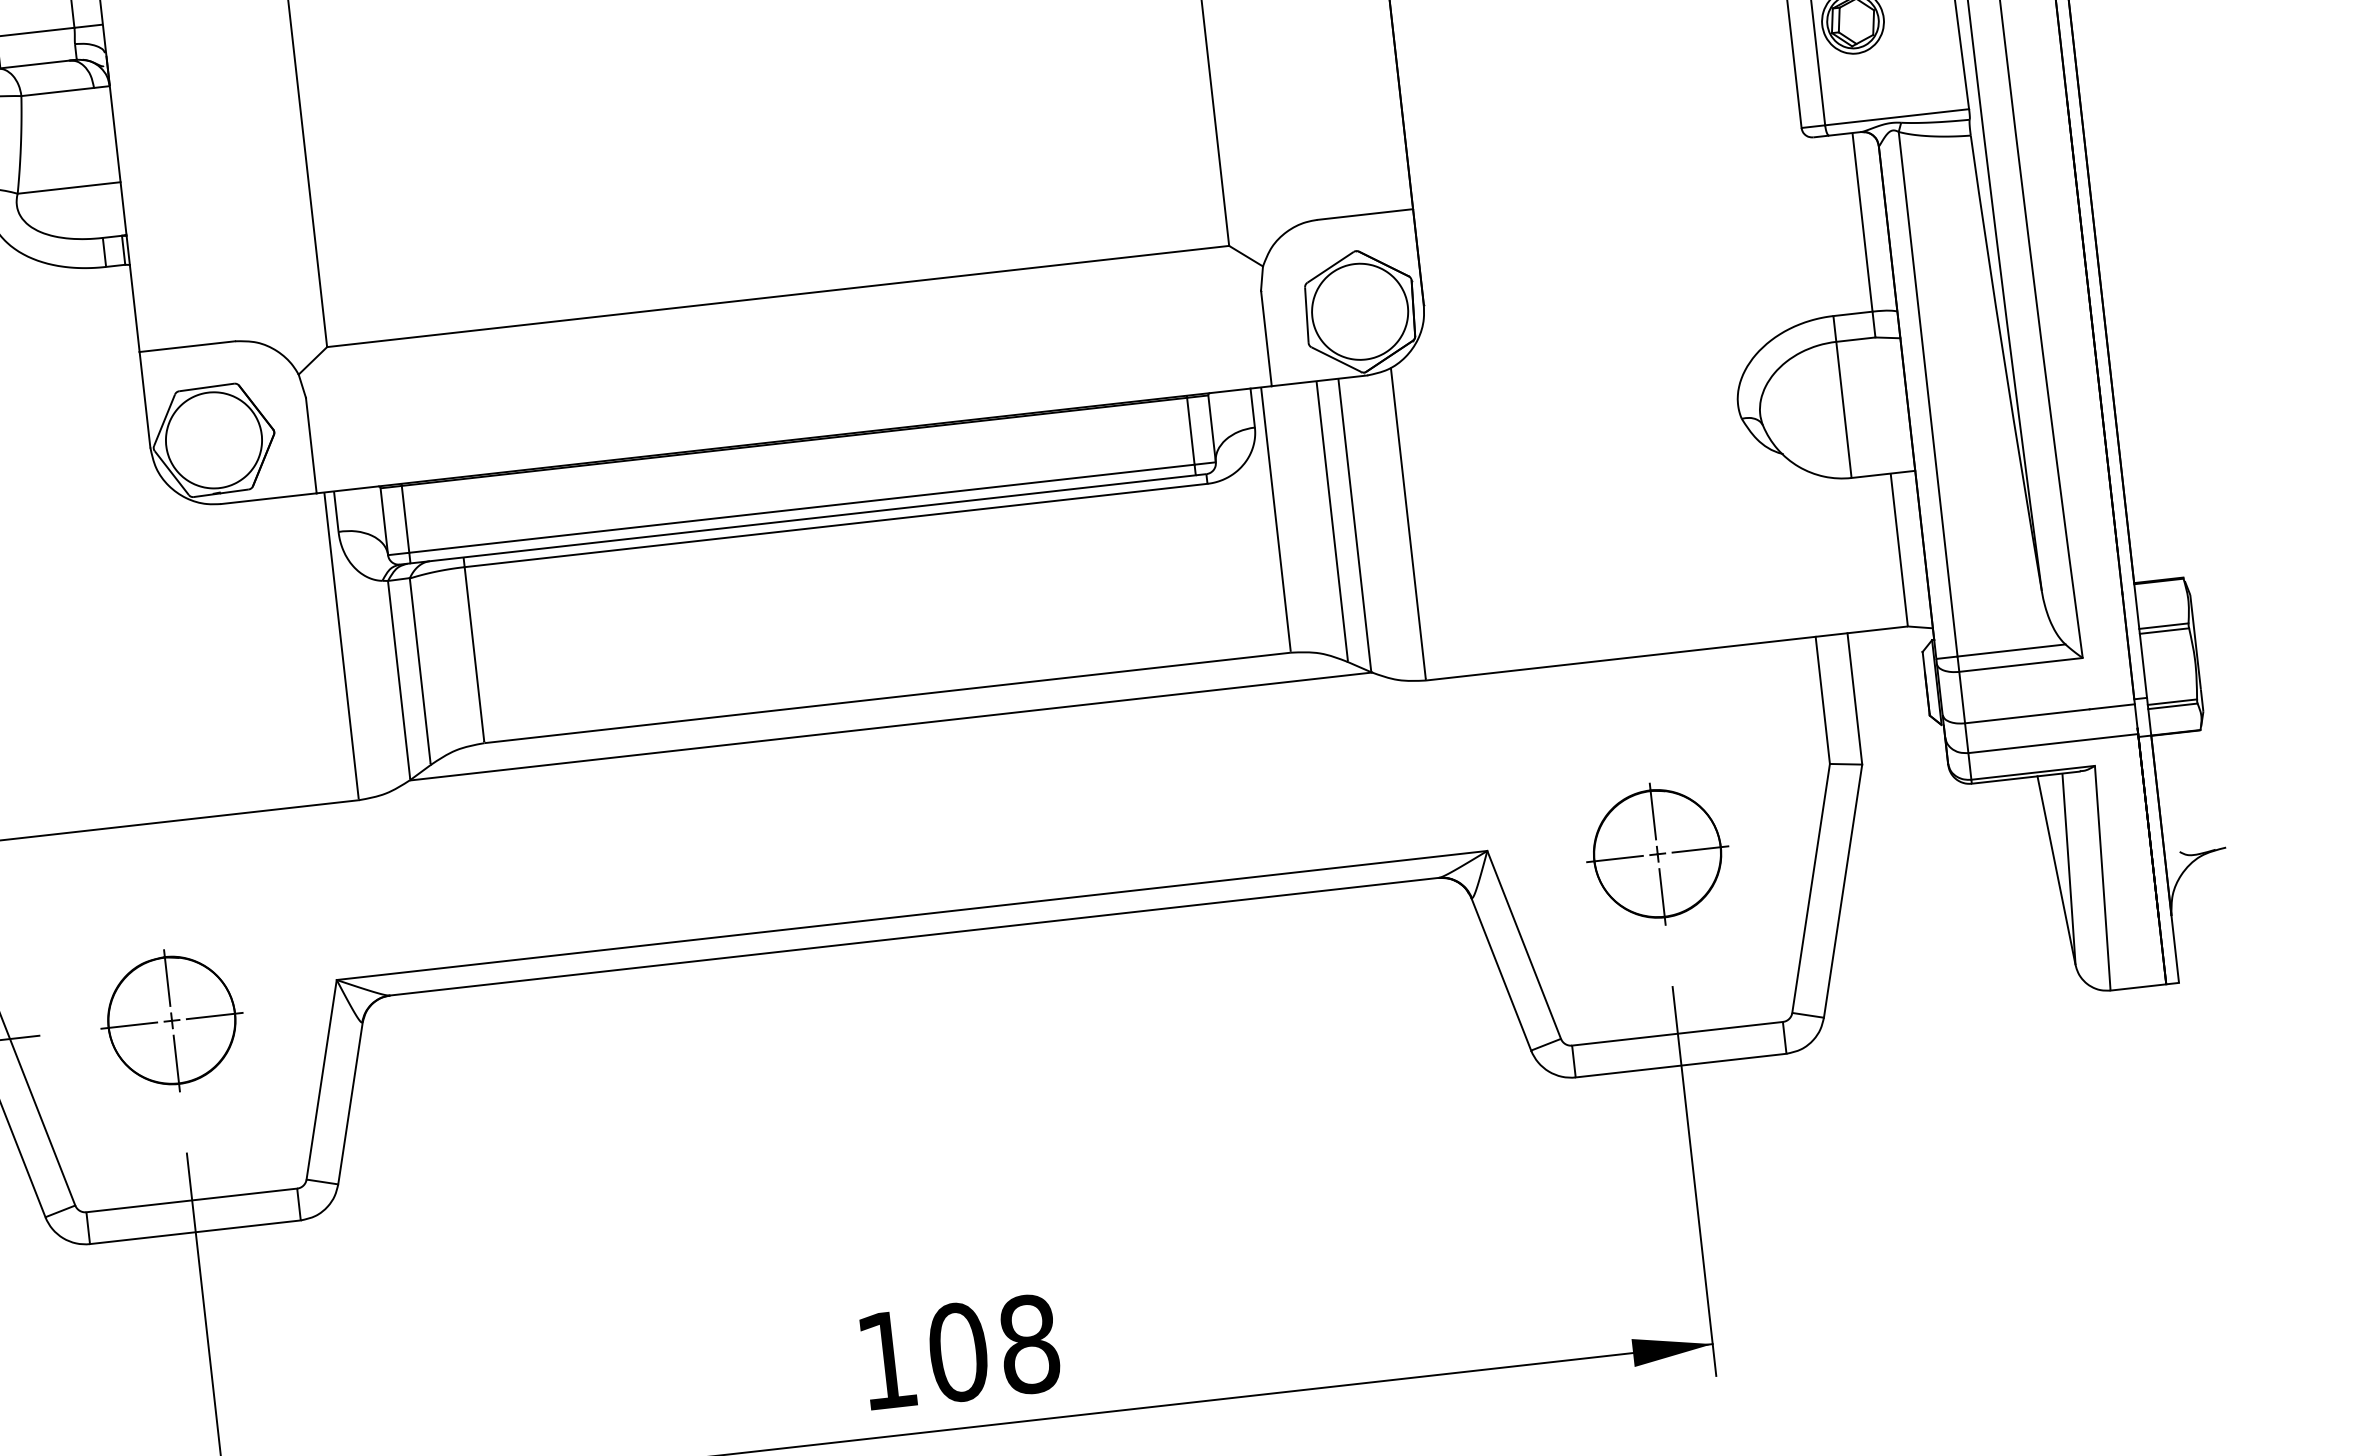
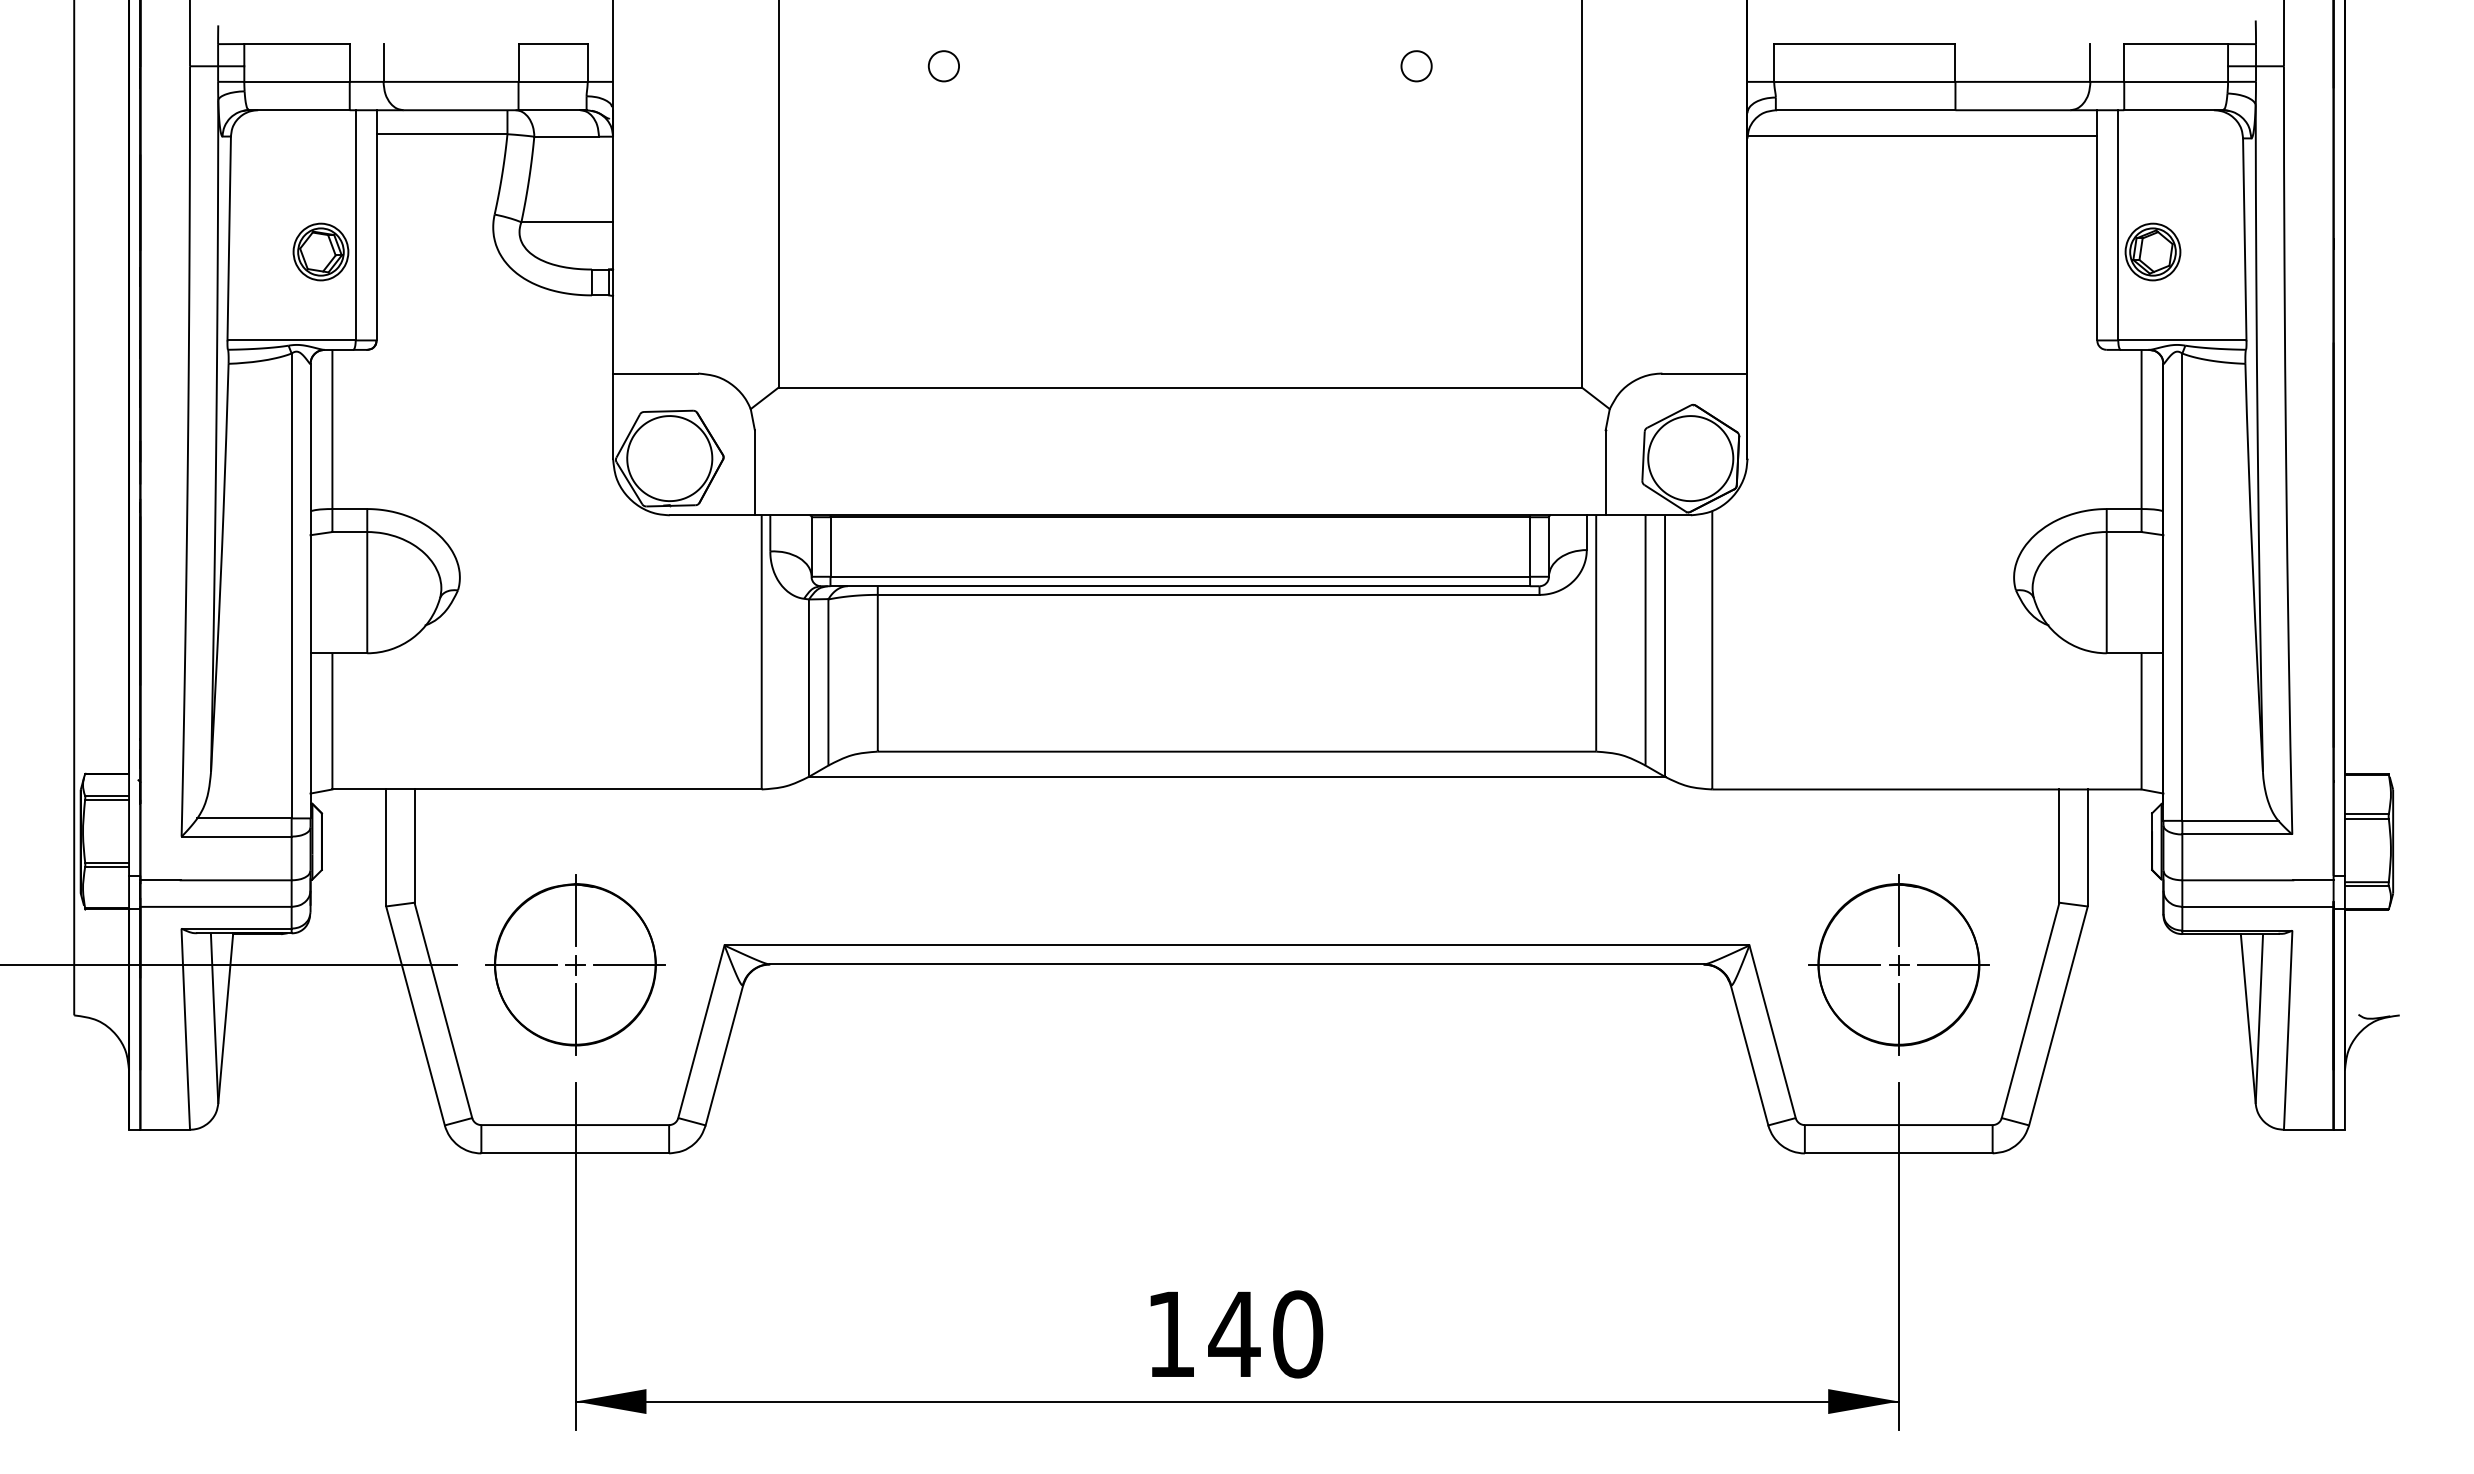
part: (1657, 853) -> (1898, 964), size x1.43
part: (171, 1020) -> (575, 964), size x1.43
text: (993, 1348) -> (1265, 1334), 108 -> 140

